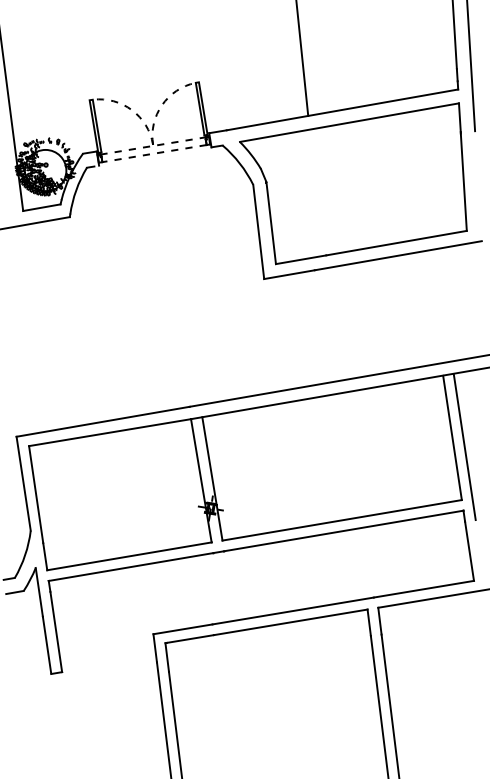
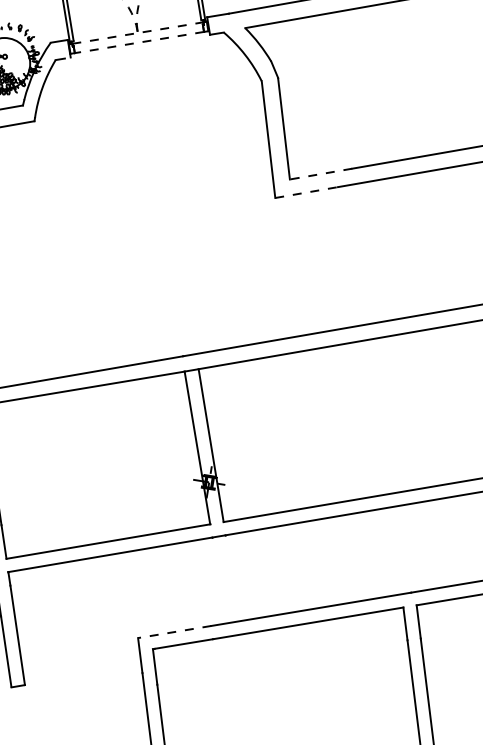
line: (301, 259) -> (321, 173), solid -> dashed
line: (289, 274) -> (306, 192), solid -> dashed
line: (182, 629) -> (174, 632), solid -> dashed

